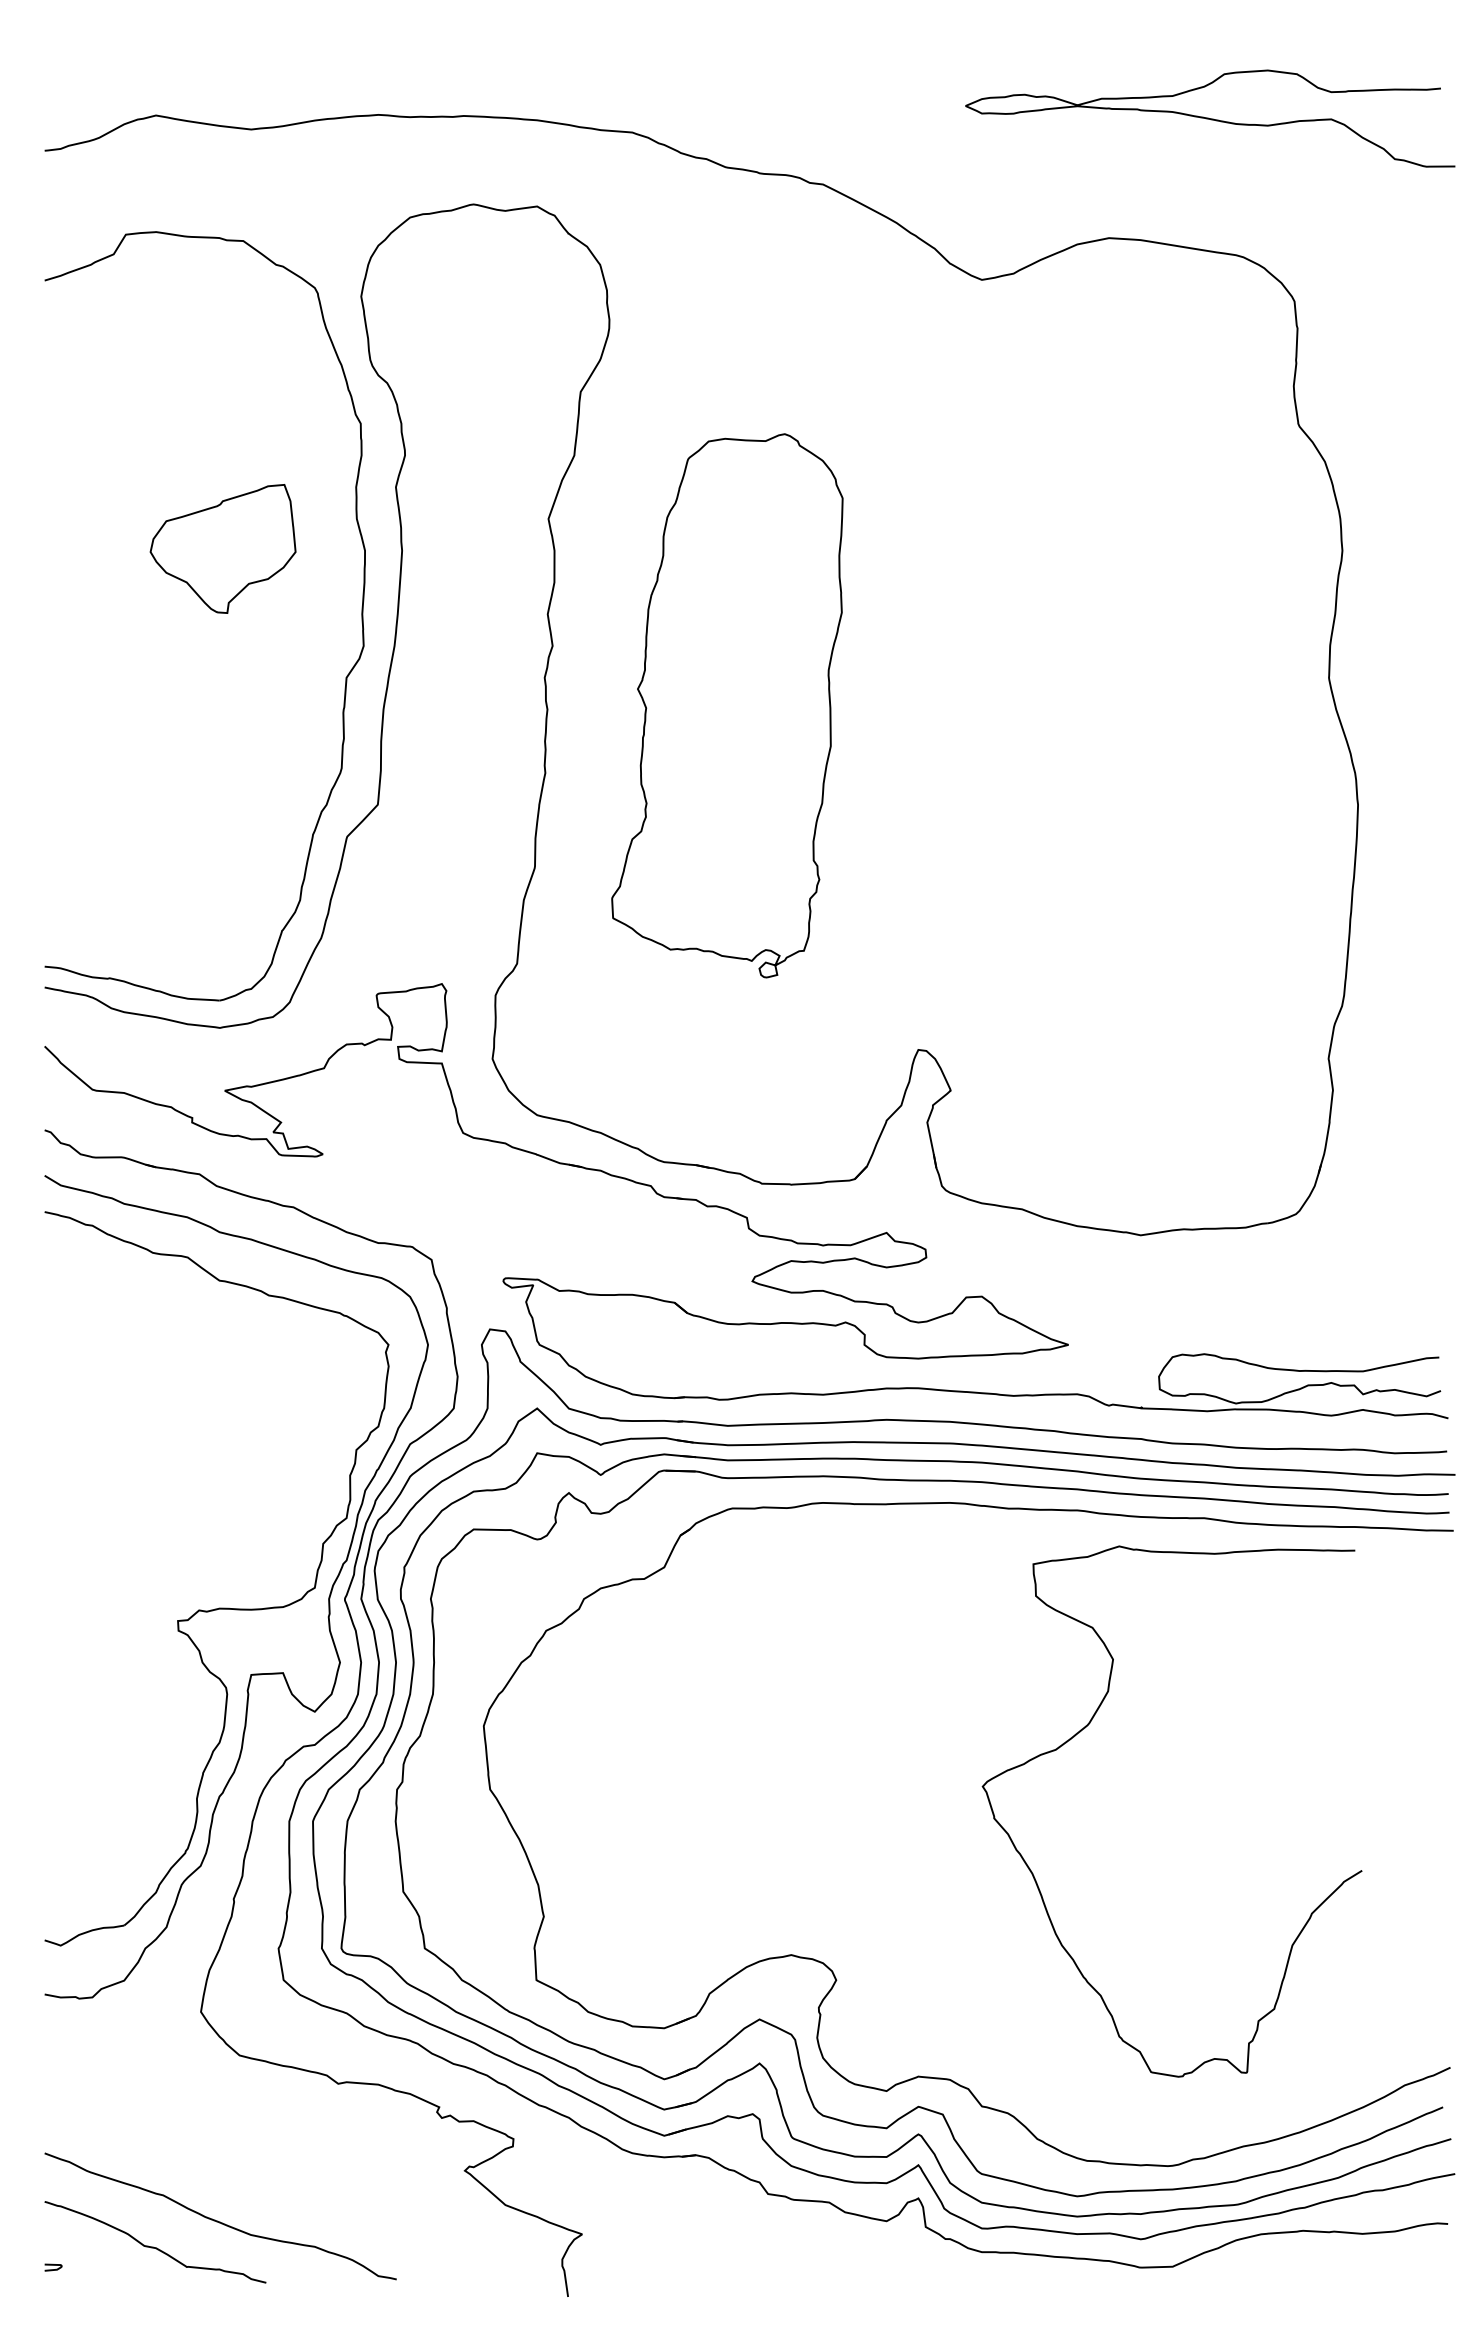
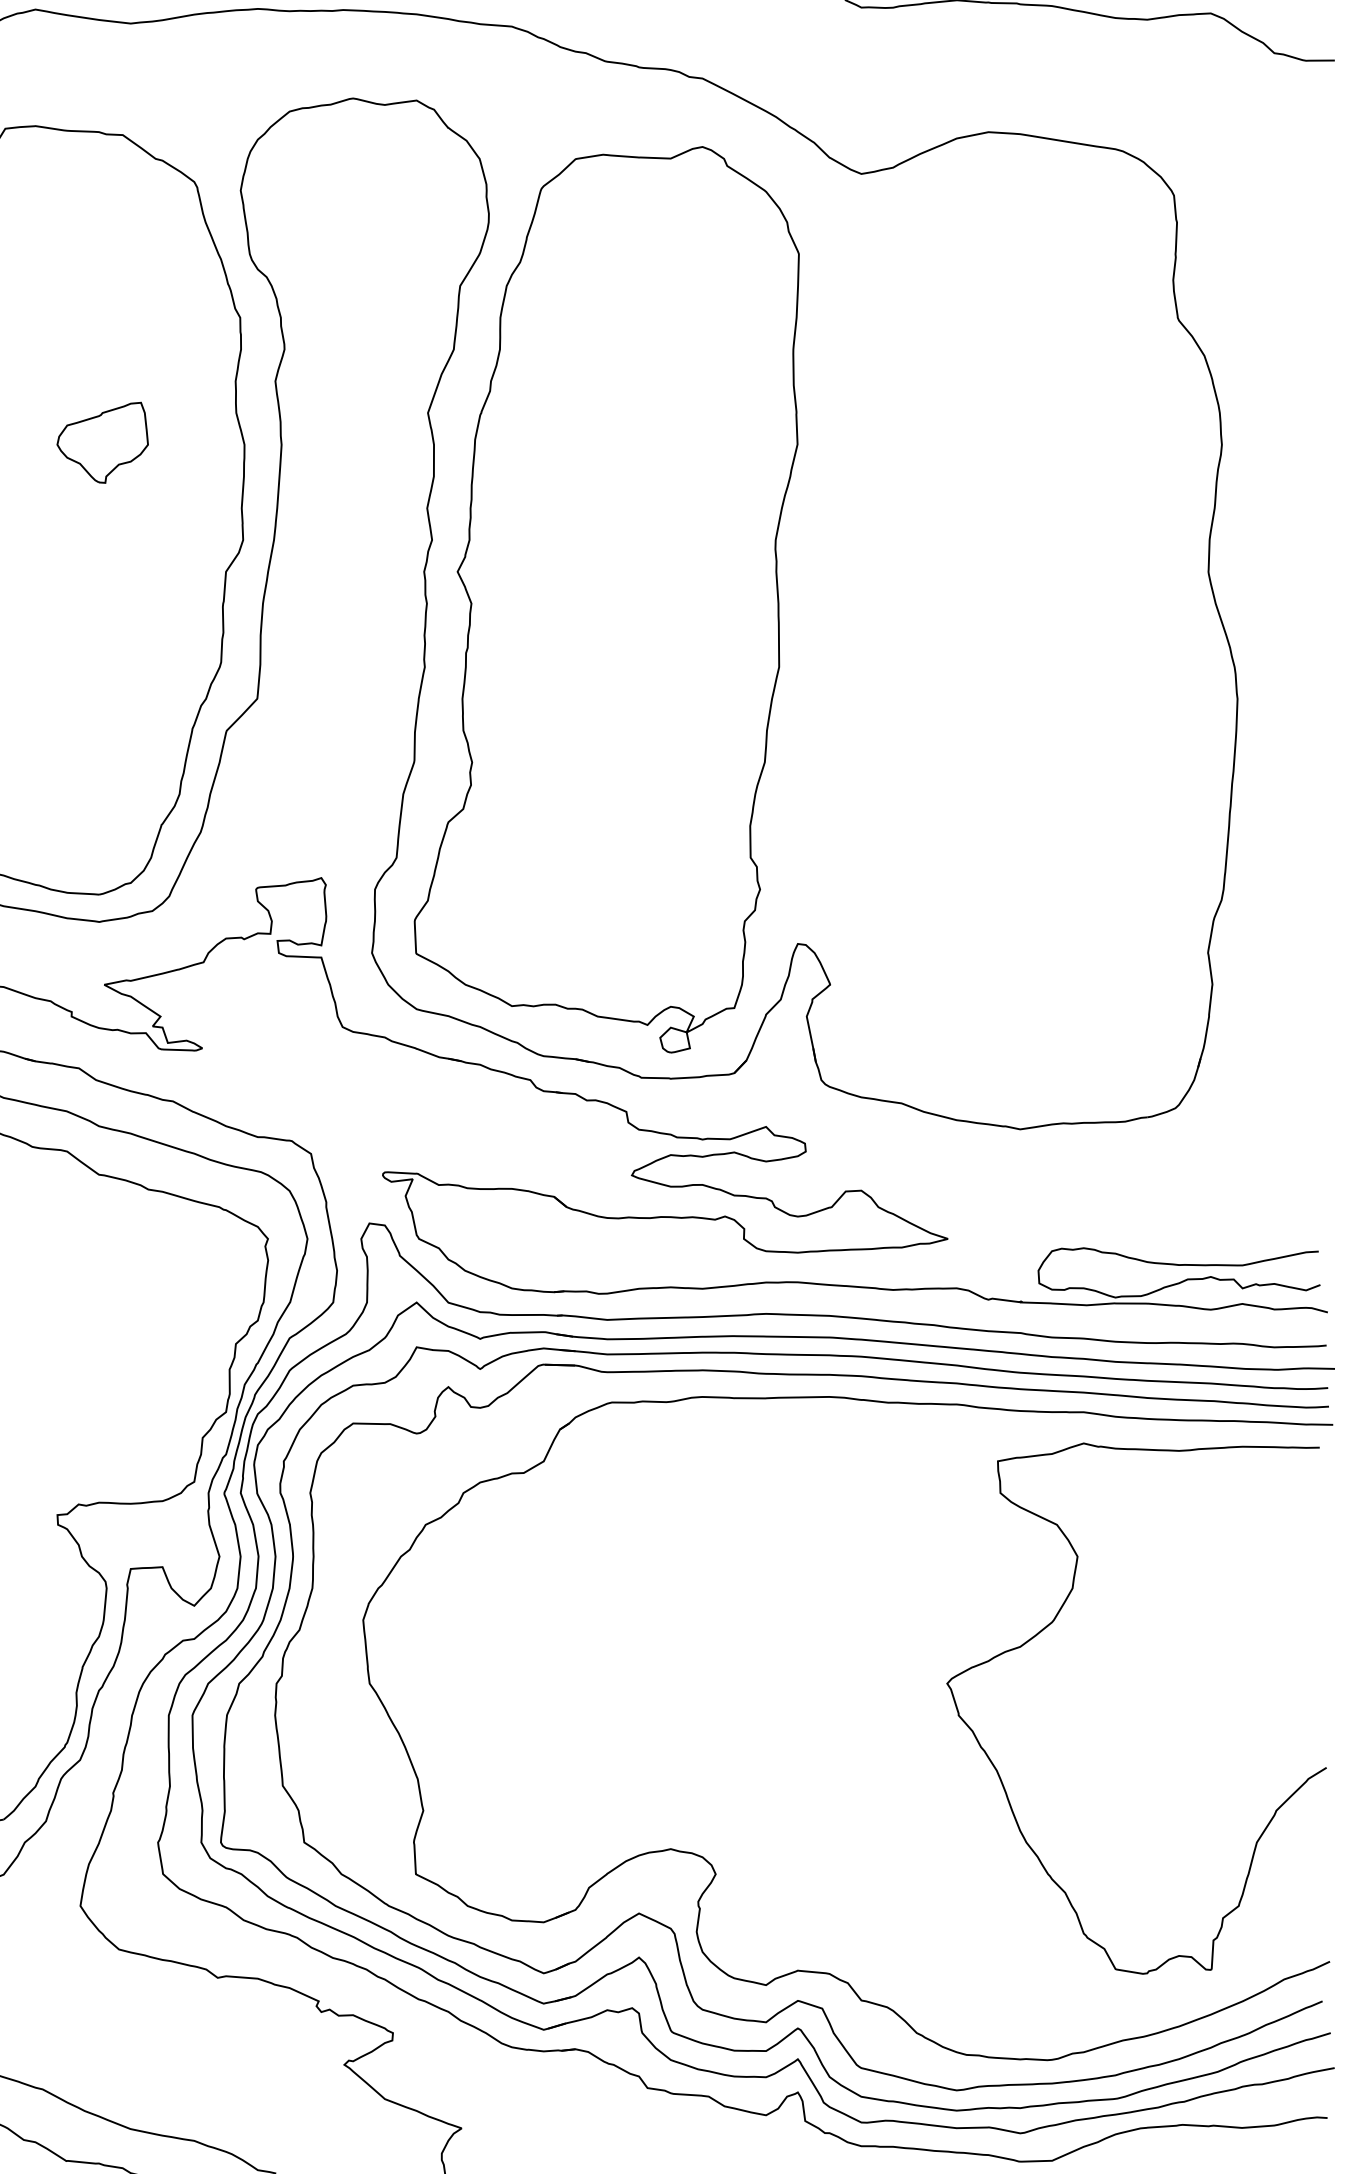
part: (223, 548) -> (102, 442), size x0.62
part: (727, 705) -> (606, 599), size x1.67
curve: (1087, 1726) -> (1051, 1623), moved

